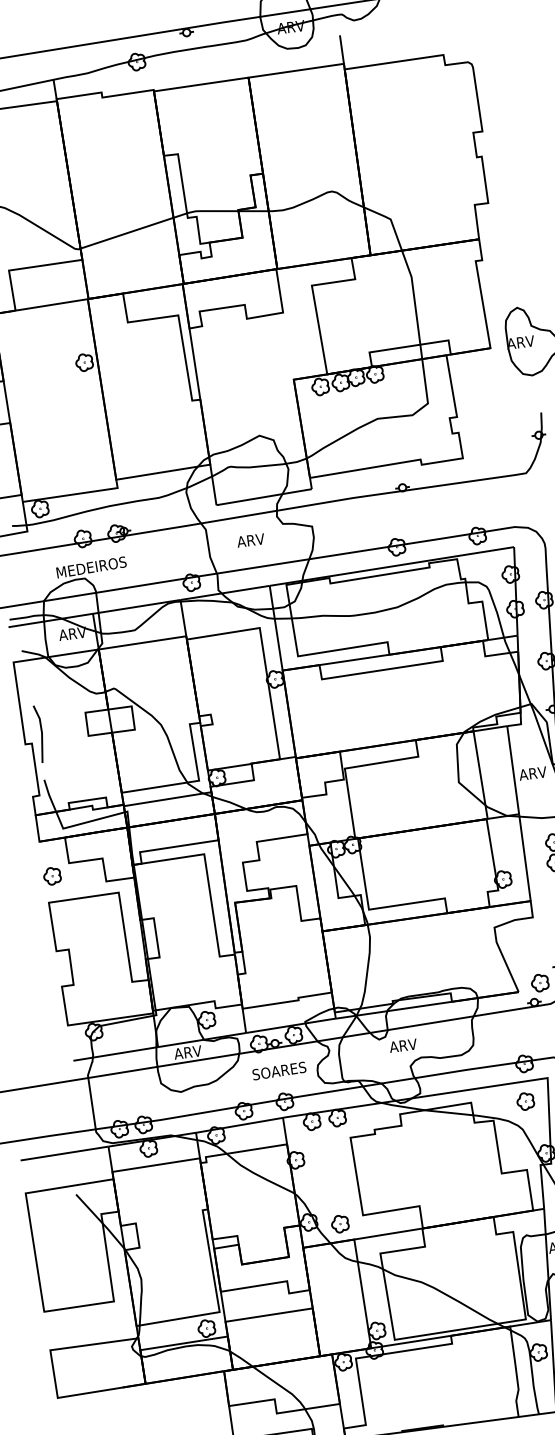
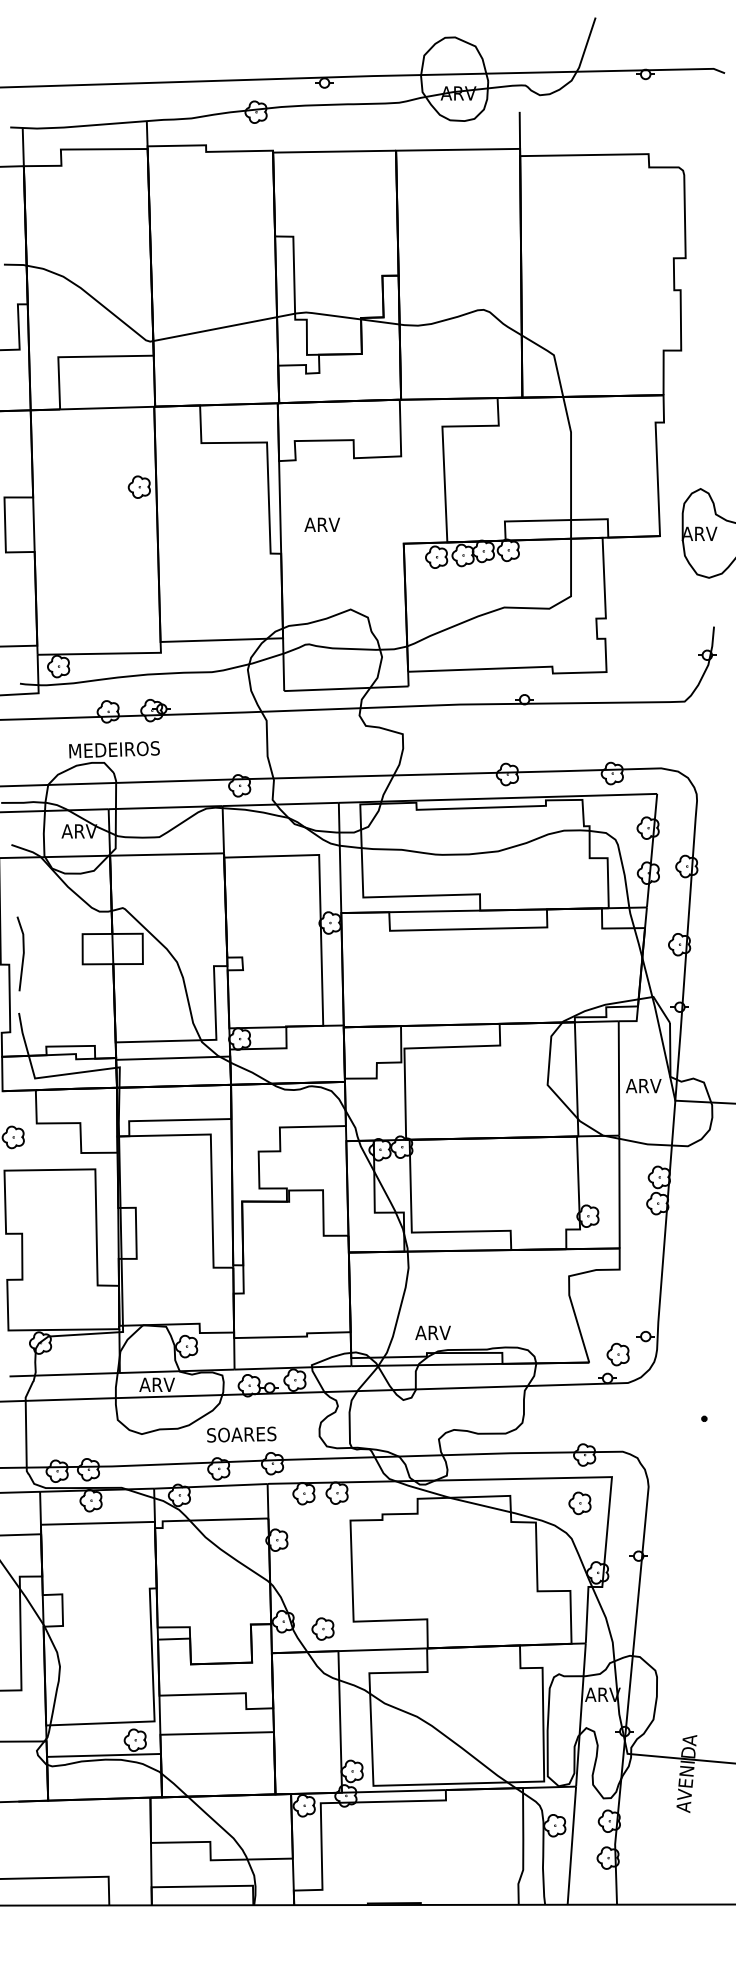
text: (250, 540) -> (321, 524), moved
text: (402, 1045) -> (432, 1332), moved
text: (279, 1070) -> (241, 1434), moved

